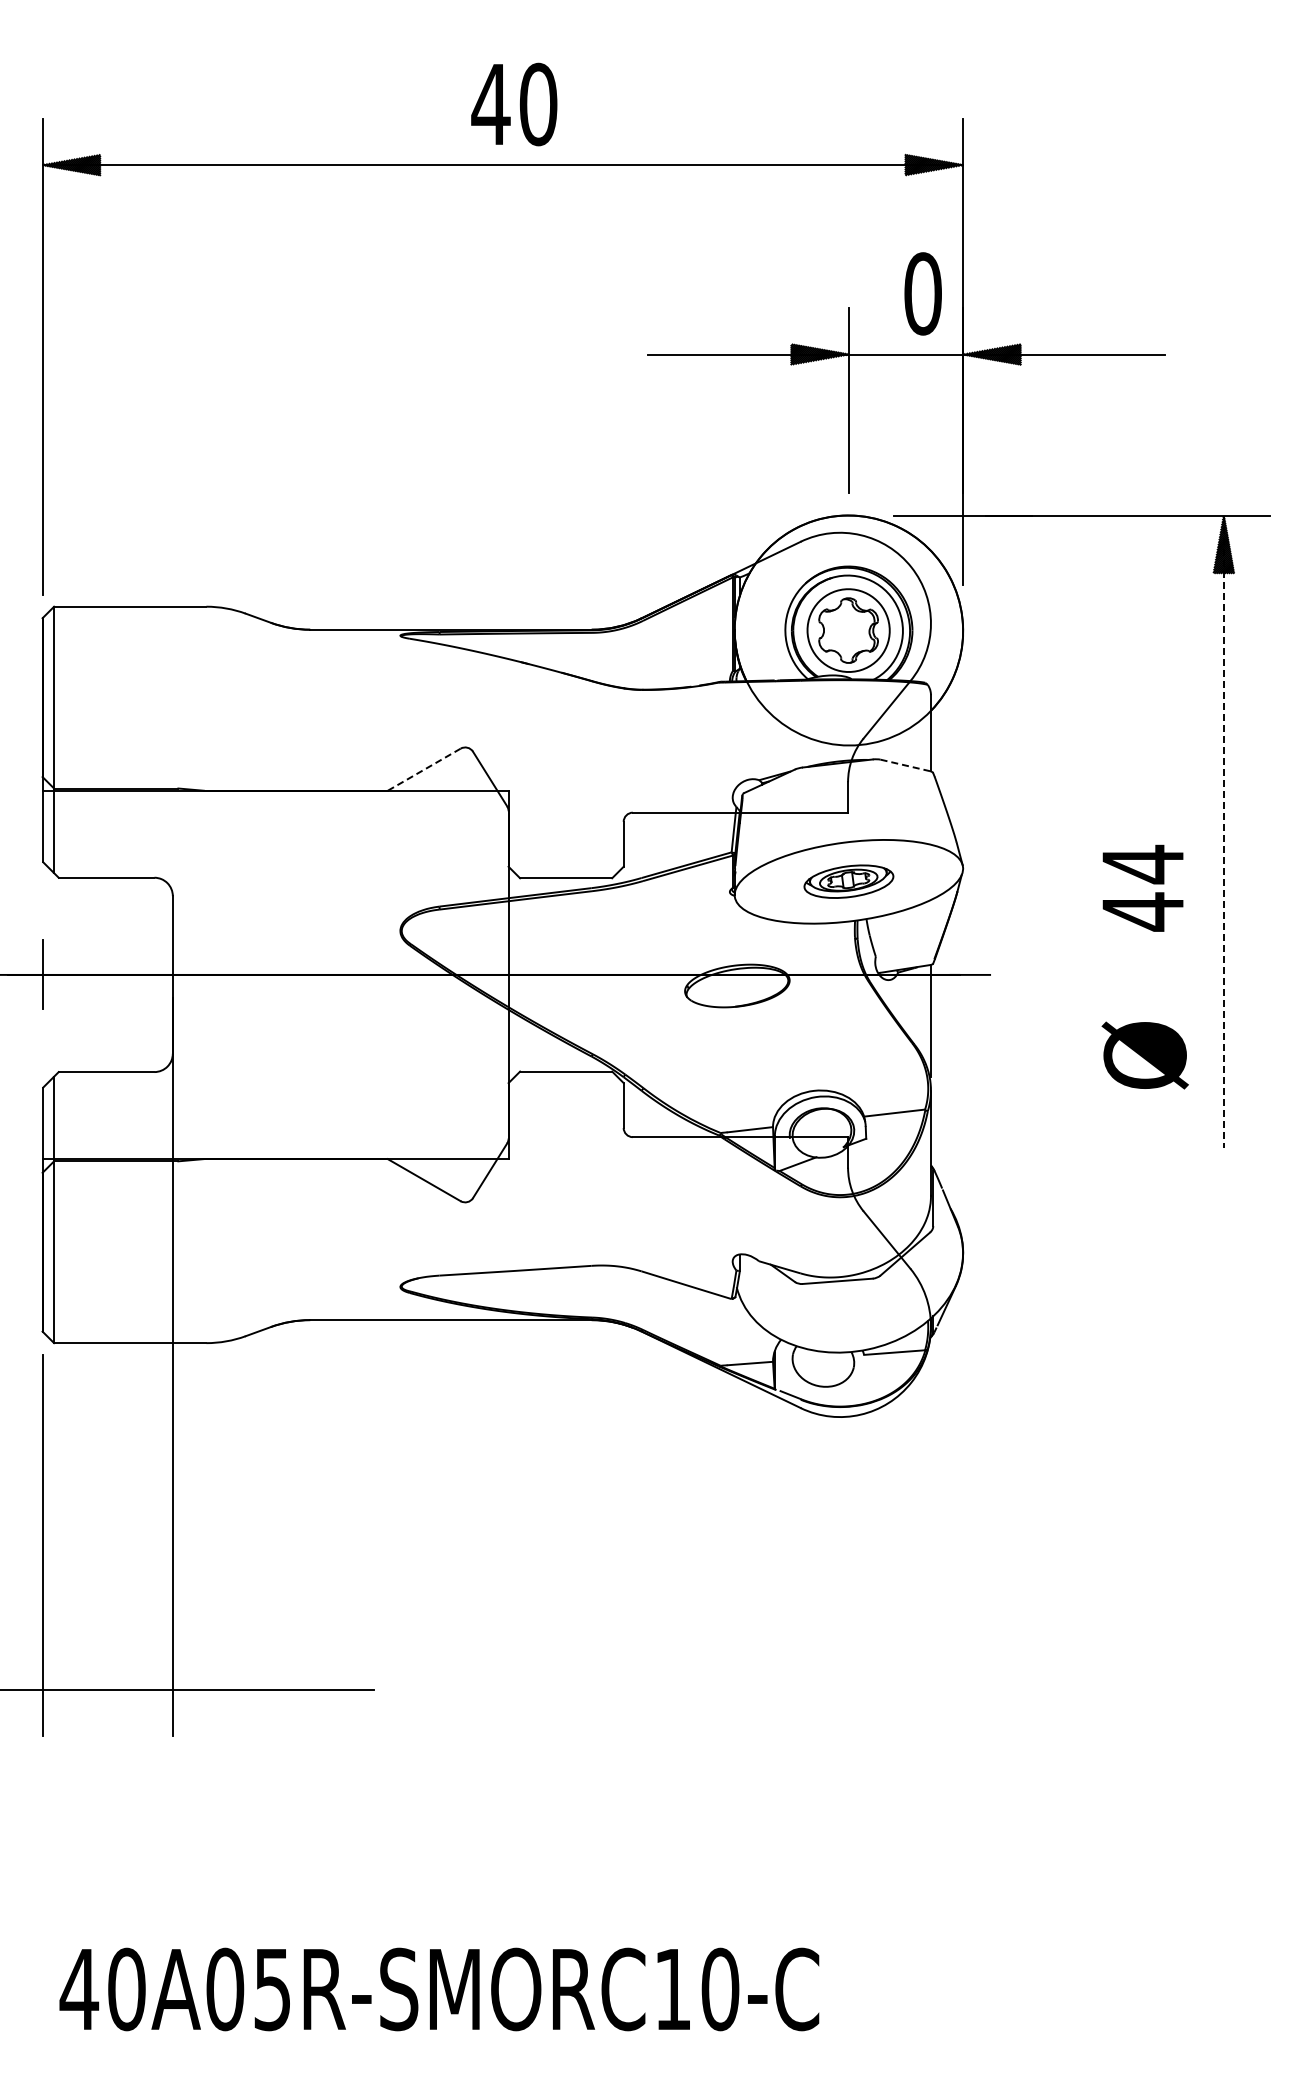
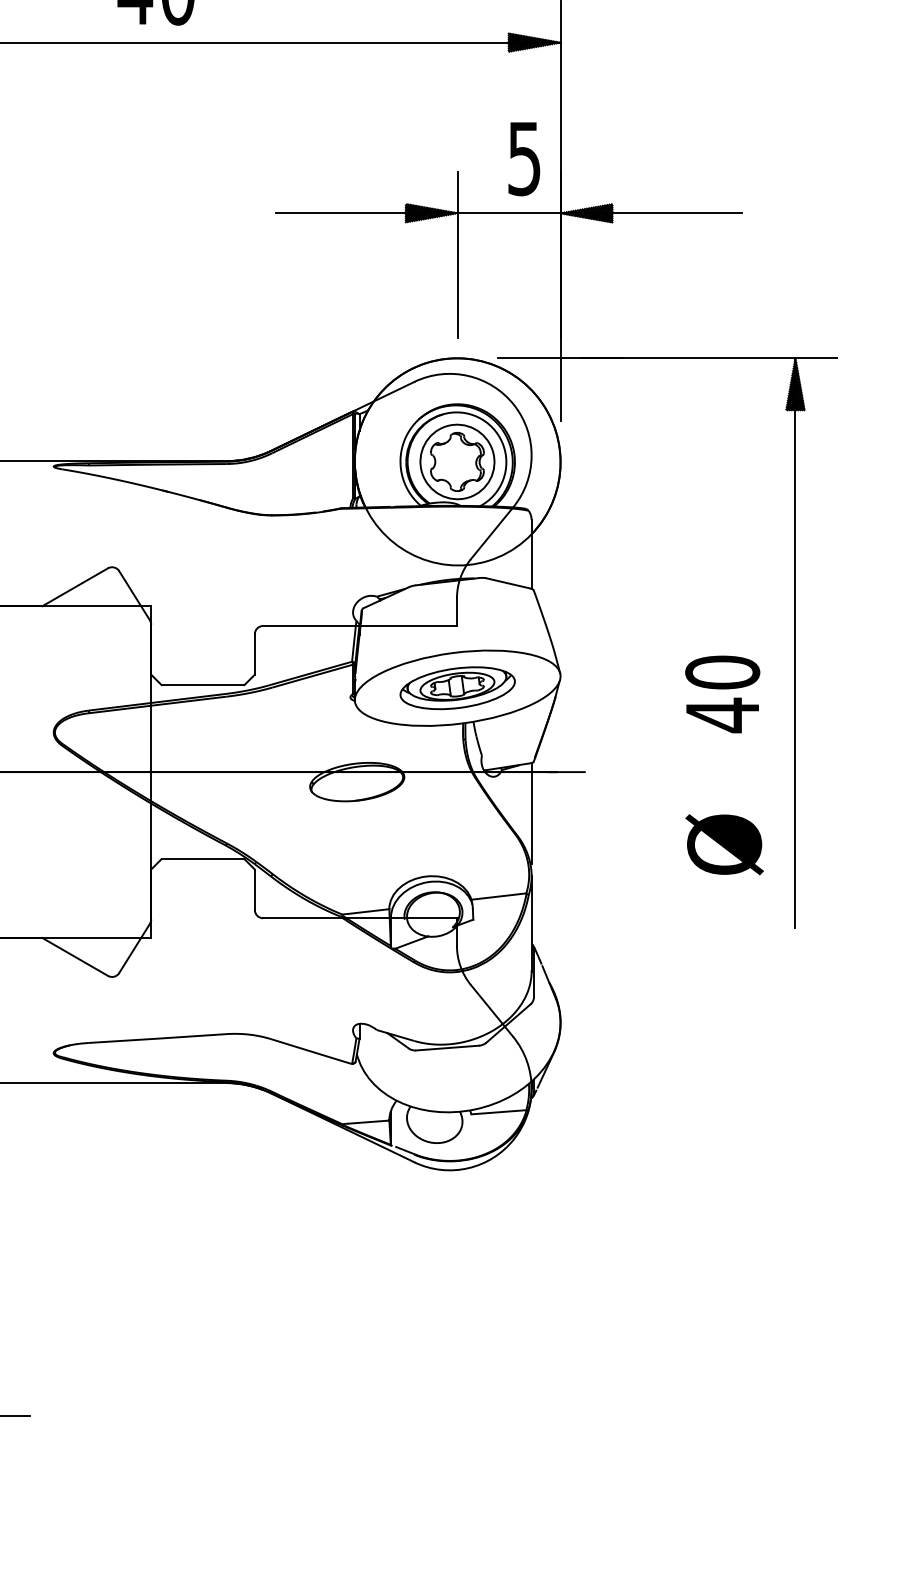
text: (922, 293) -> (523, 158), 0 -> 5
line: (905, 765) -> (508, 583), dashed -> solid
line: (423, 769) -> (74, 587), dashed -> solid
line: (1223, 832) -> (795, 643), dashed -> solid
text: (1142, 864) -> (722, 672), 44 -> 40
part: (848, 881) -> (457, 687), size x1.43

